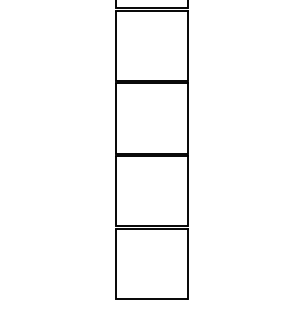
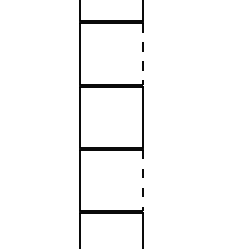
line: (188, 46) -> (143, 54), solid -> dashed
line: (188, 191) -> (143, 180), solid -> dashed

